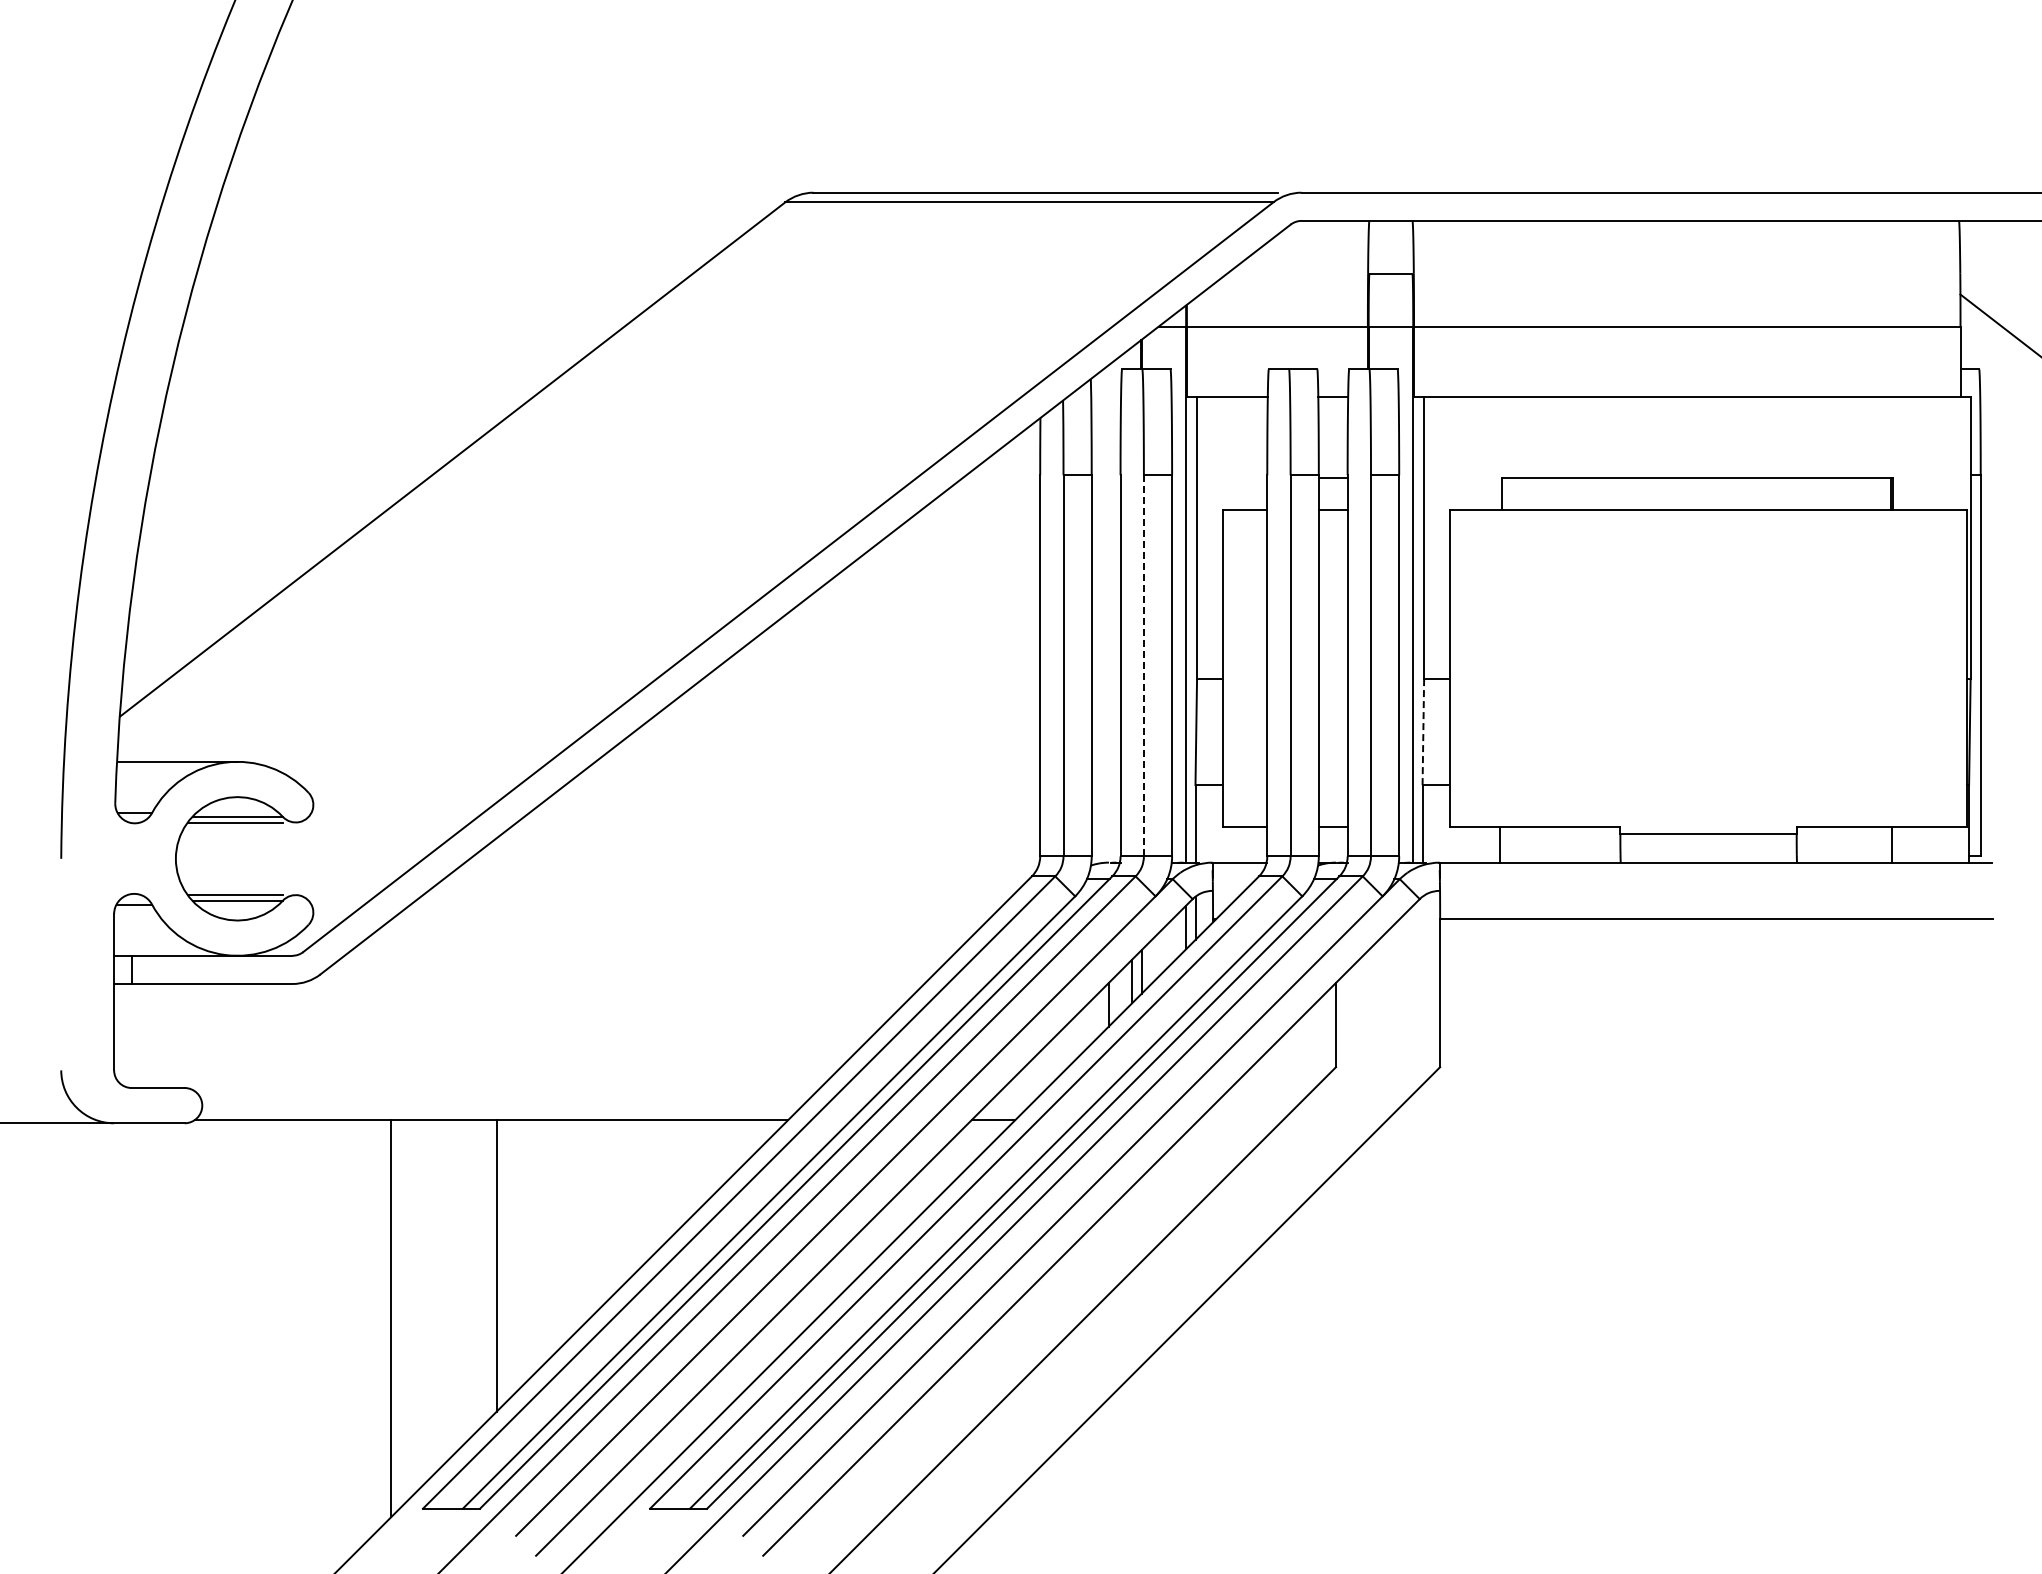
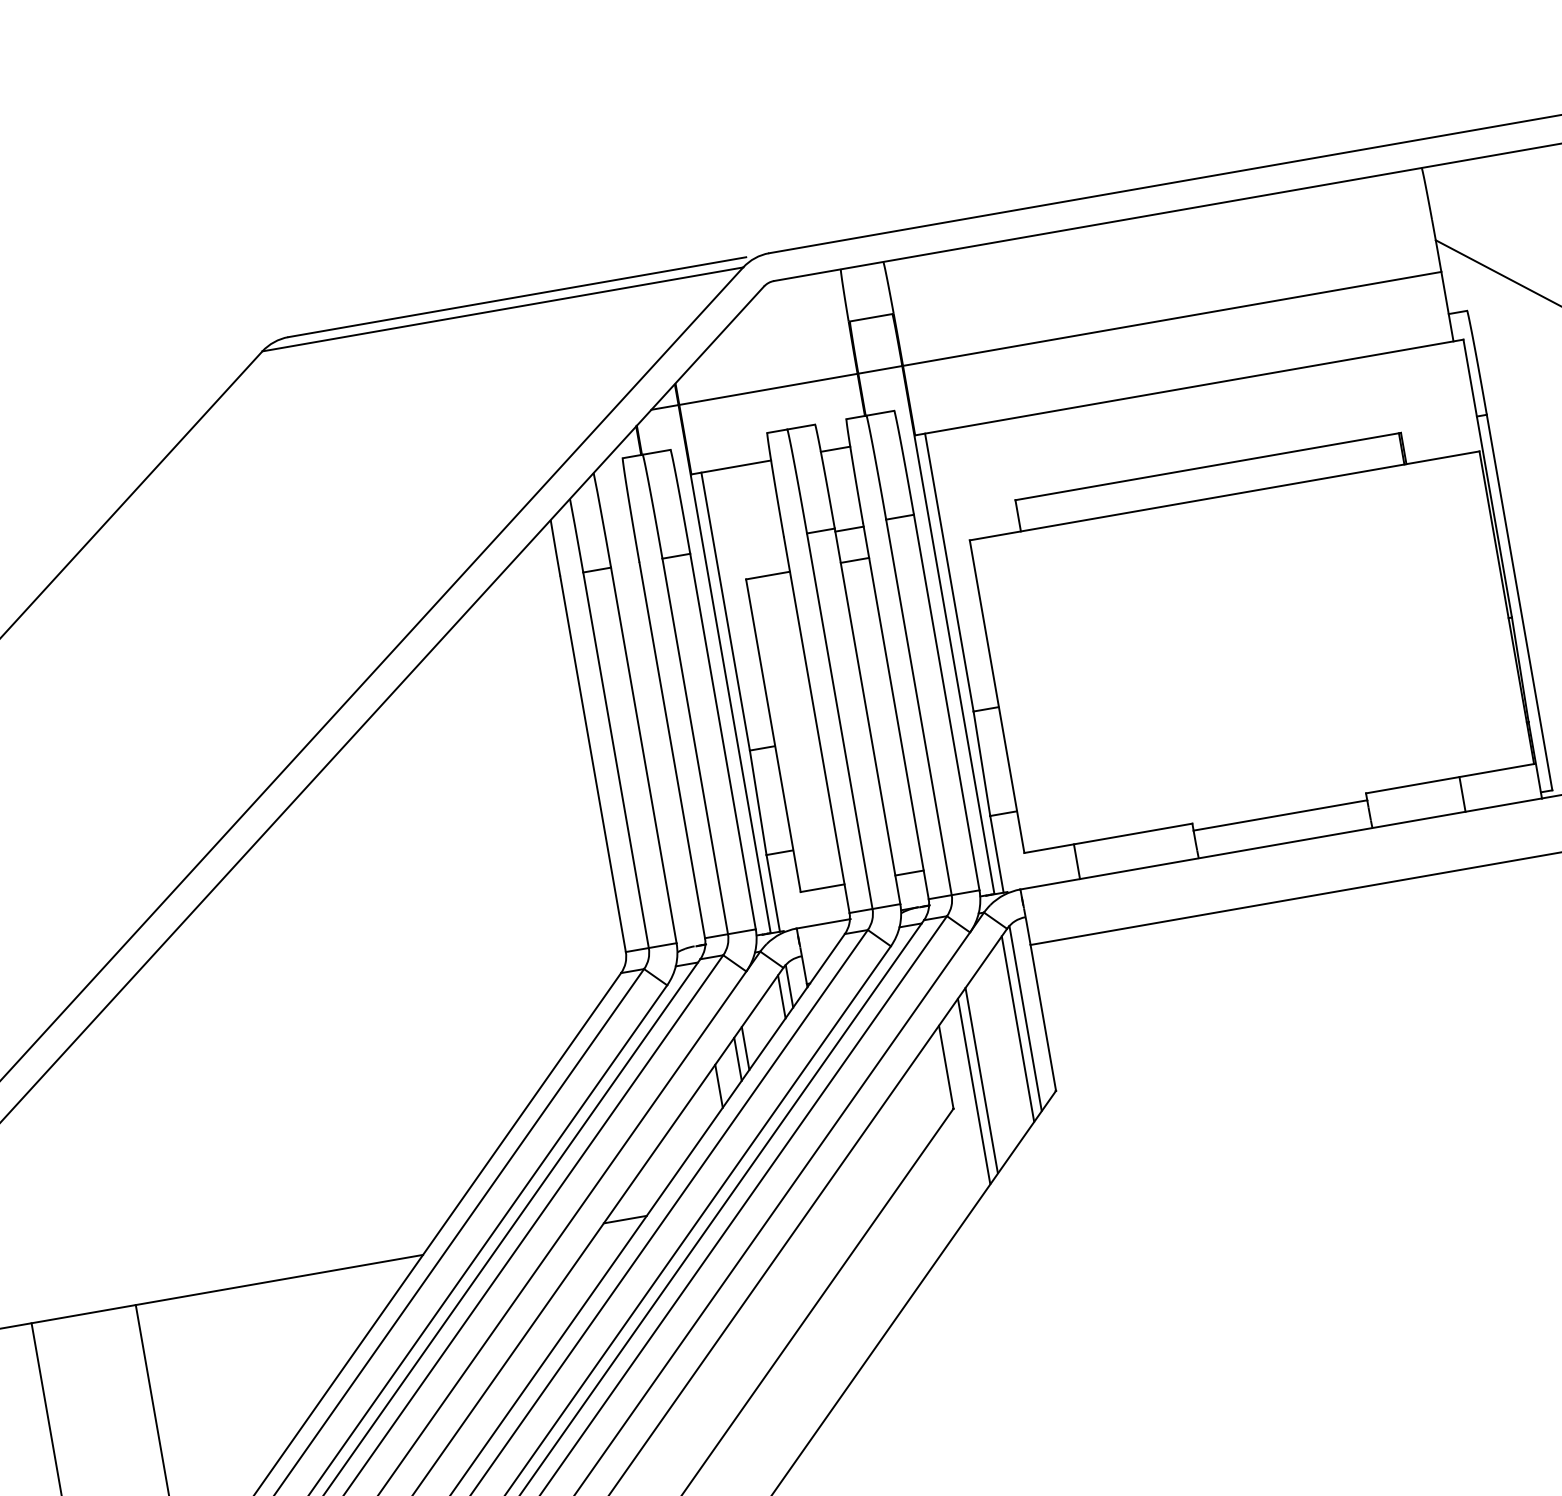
line: (1143, 665) -> (694, 746), dashed -> solid
line: (1423, 732) -> (982, 764), dashed -> solid
line: (1422, 990) -> (1025, 1018), added
line: (1413, 999) -> (1018, 1028), added
line: (1368, 1044) -> (981, 1080), added
line: (1359, 1053) -> (974, 1091), added

